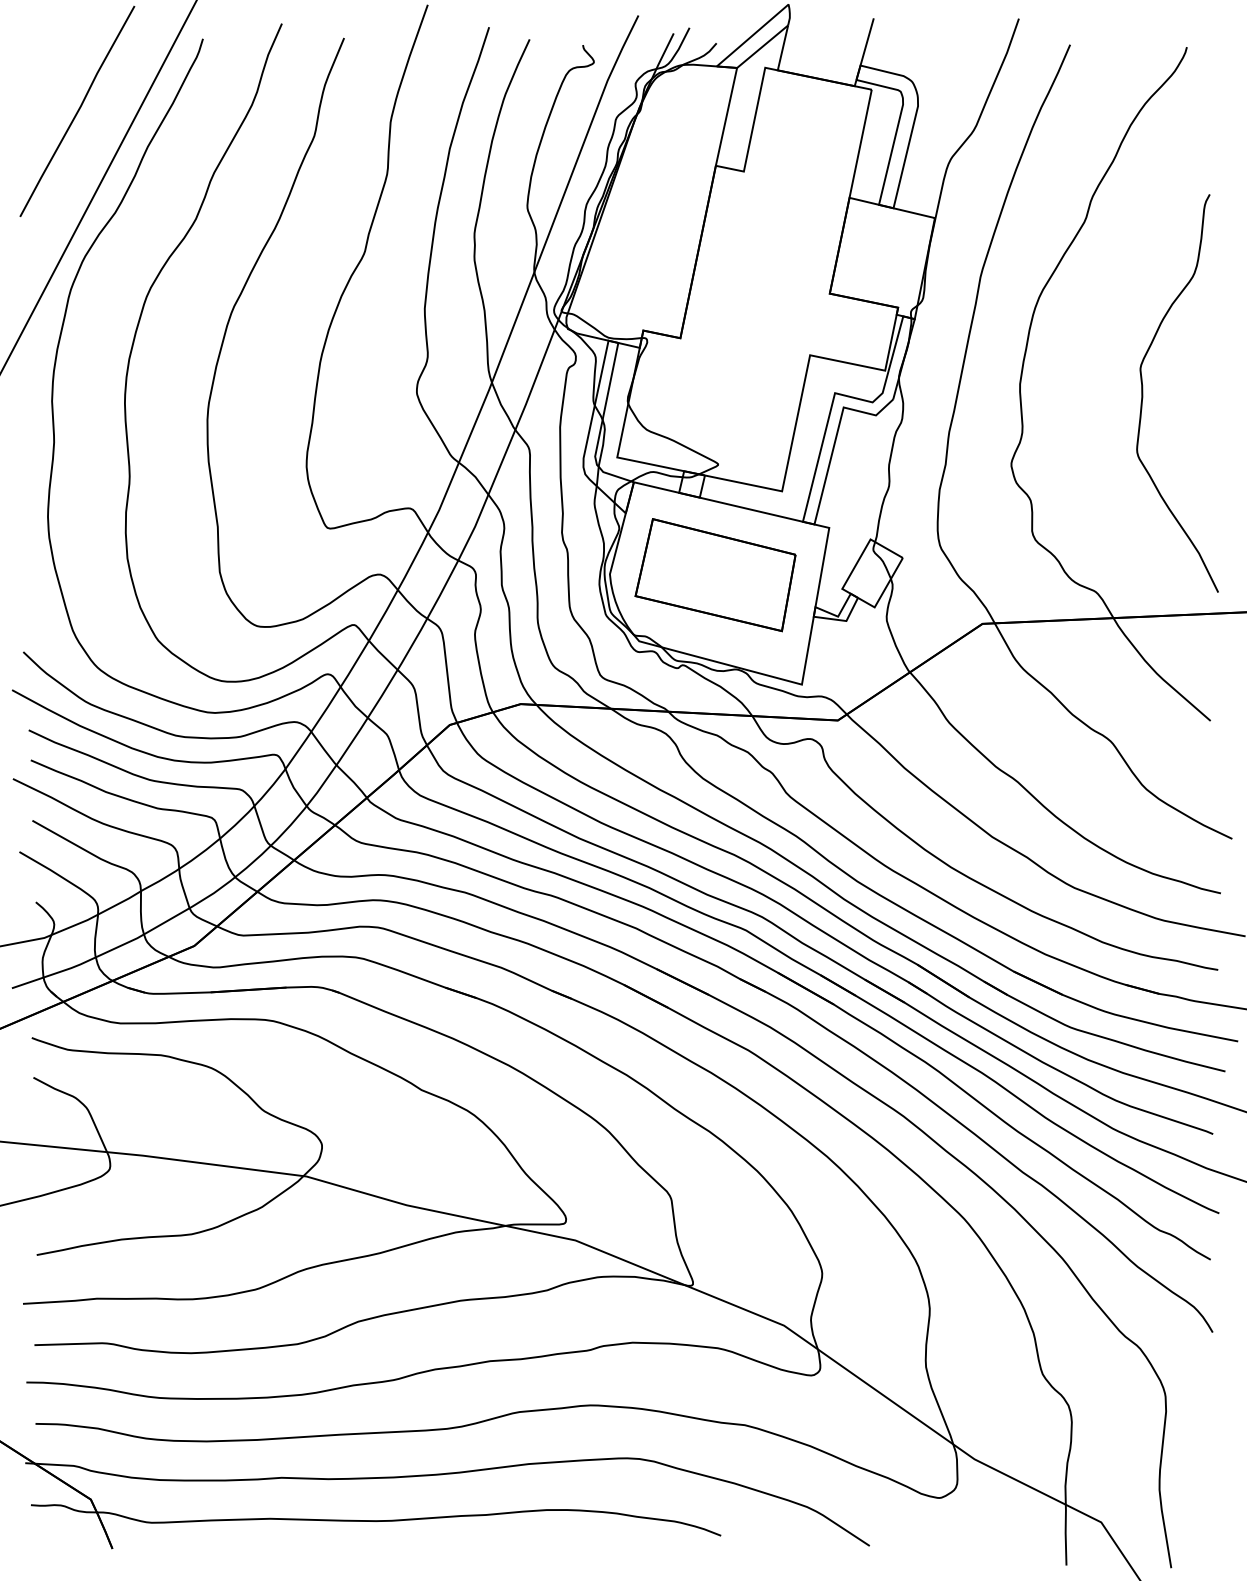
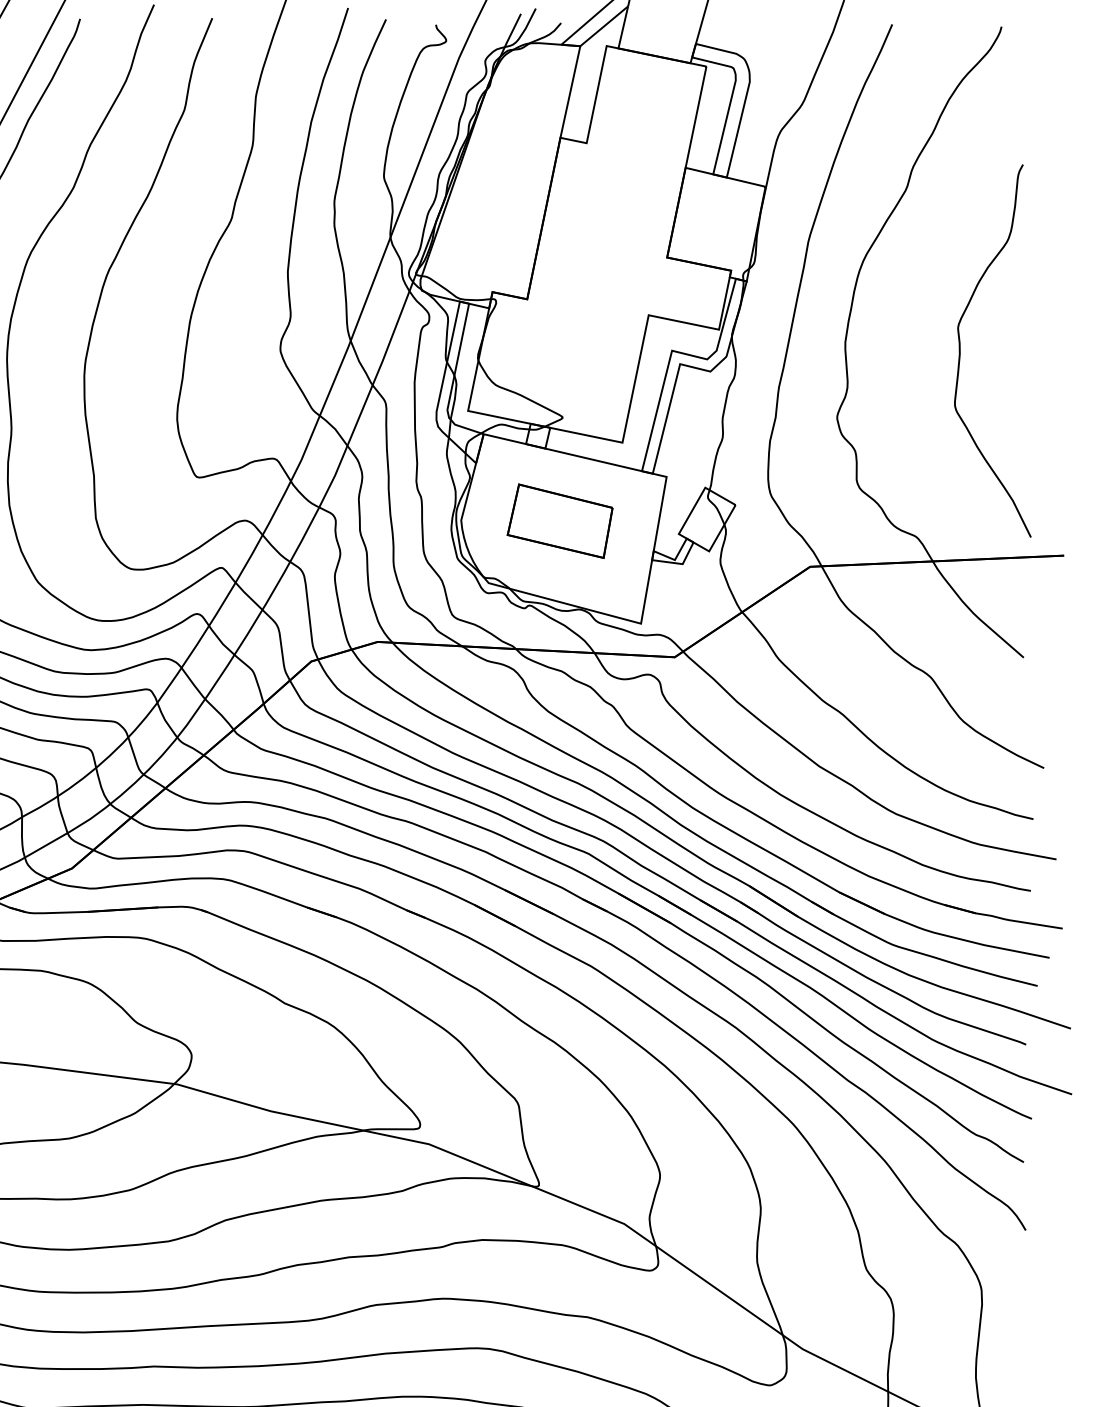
part: (715, 575) -> (560, 521), size x0.7

